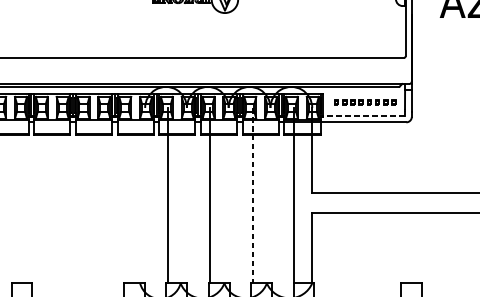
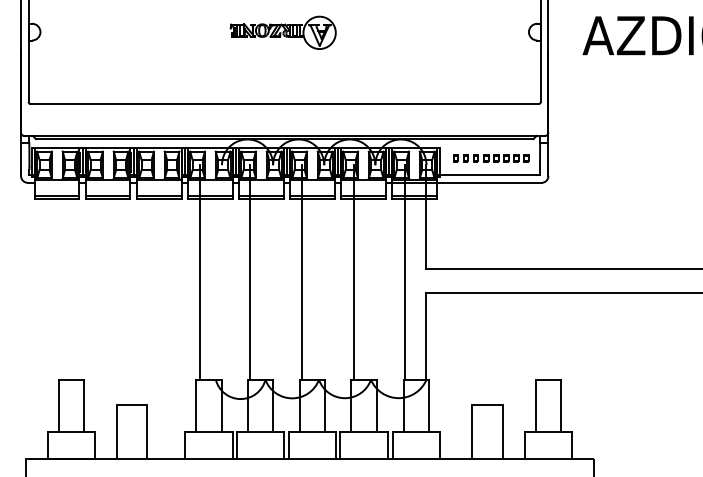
line: (363, 116) -> (489, 175), dashed -> solid
line: (126, 195) -> (199, 272), added
line: (252, 195) -> (353, 272), dashed -> solid

